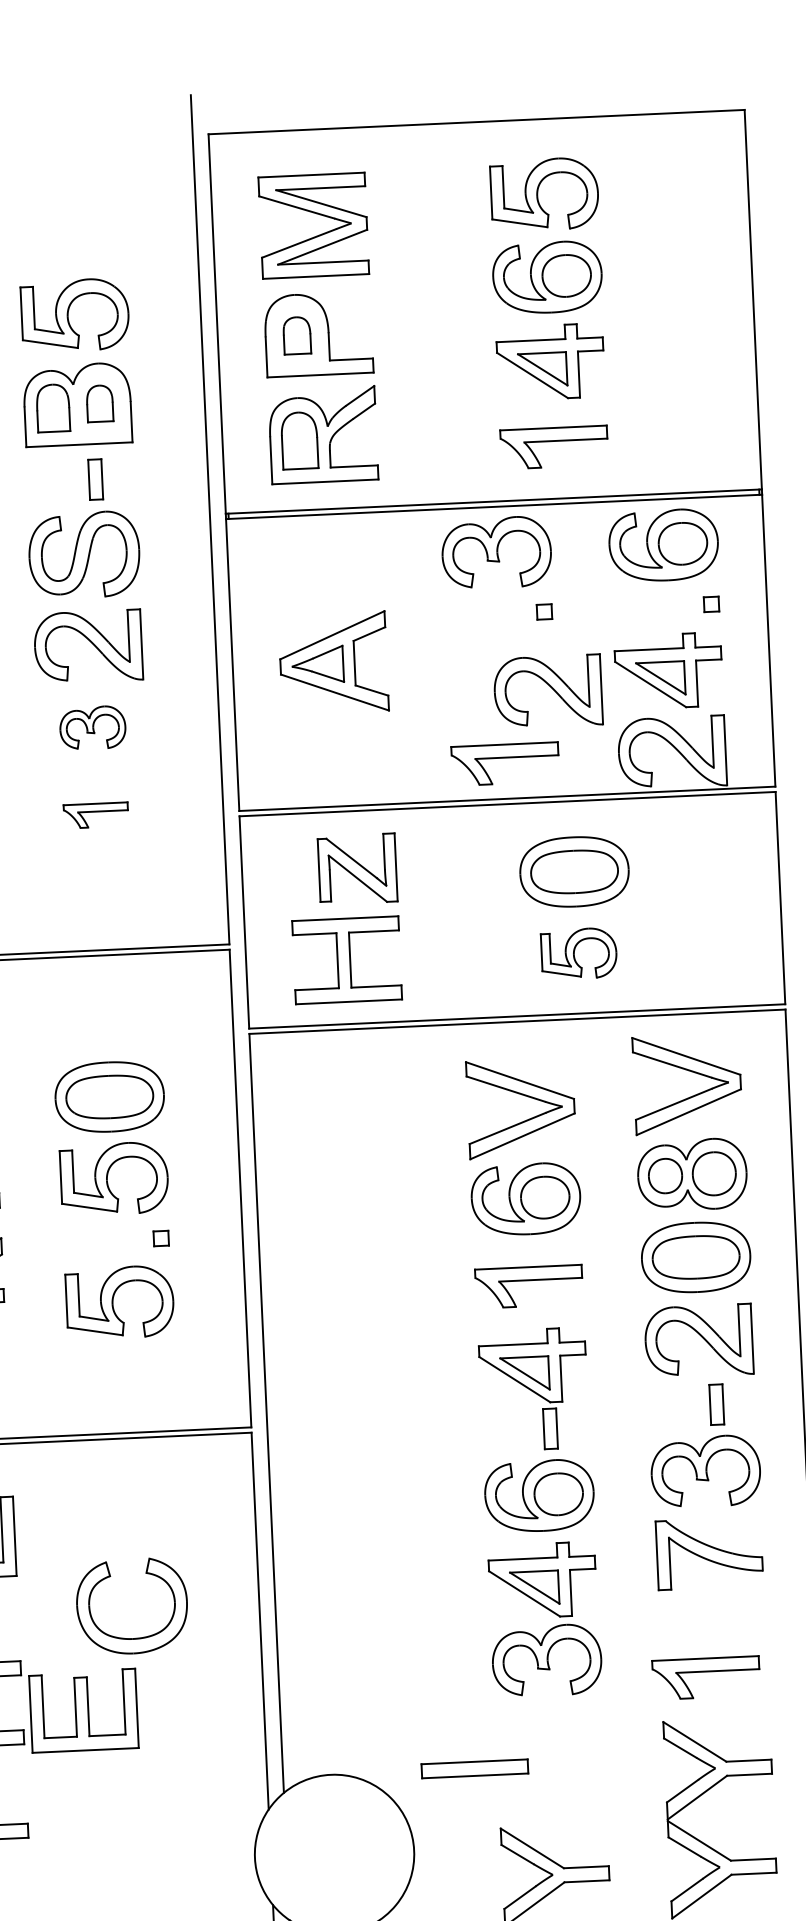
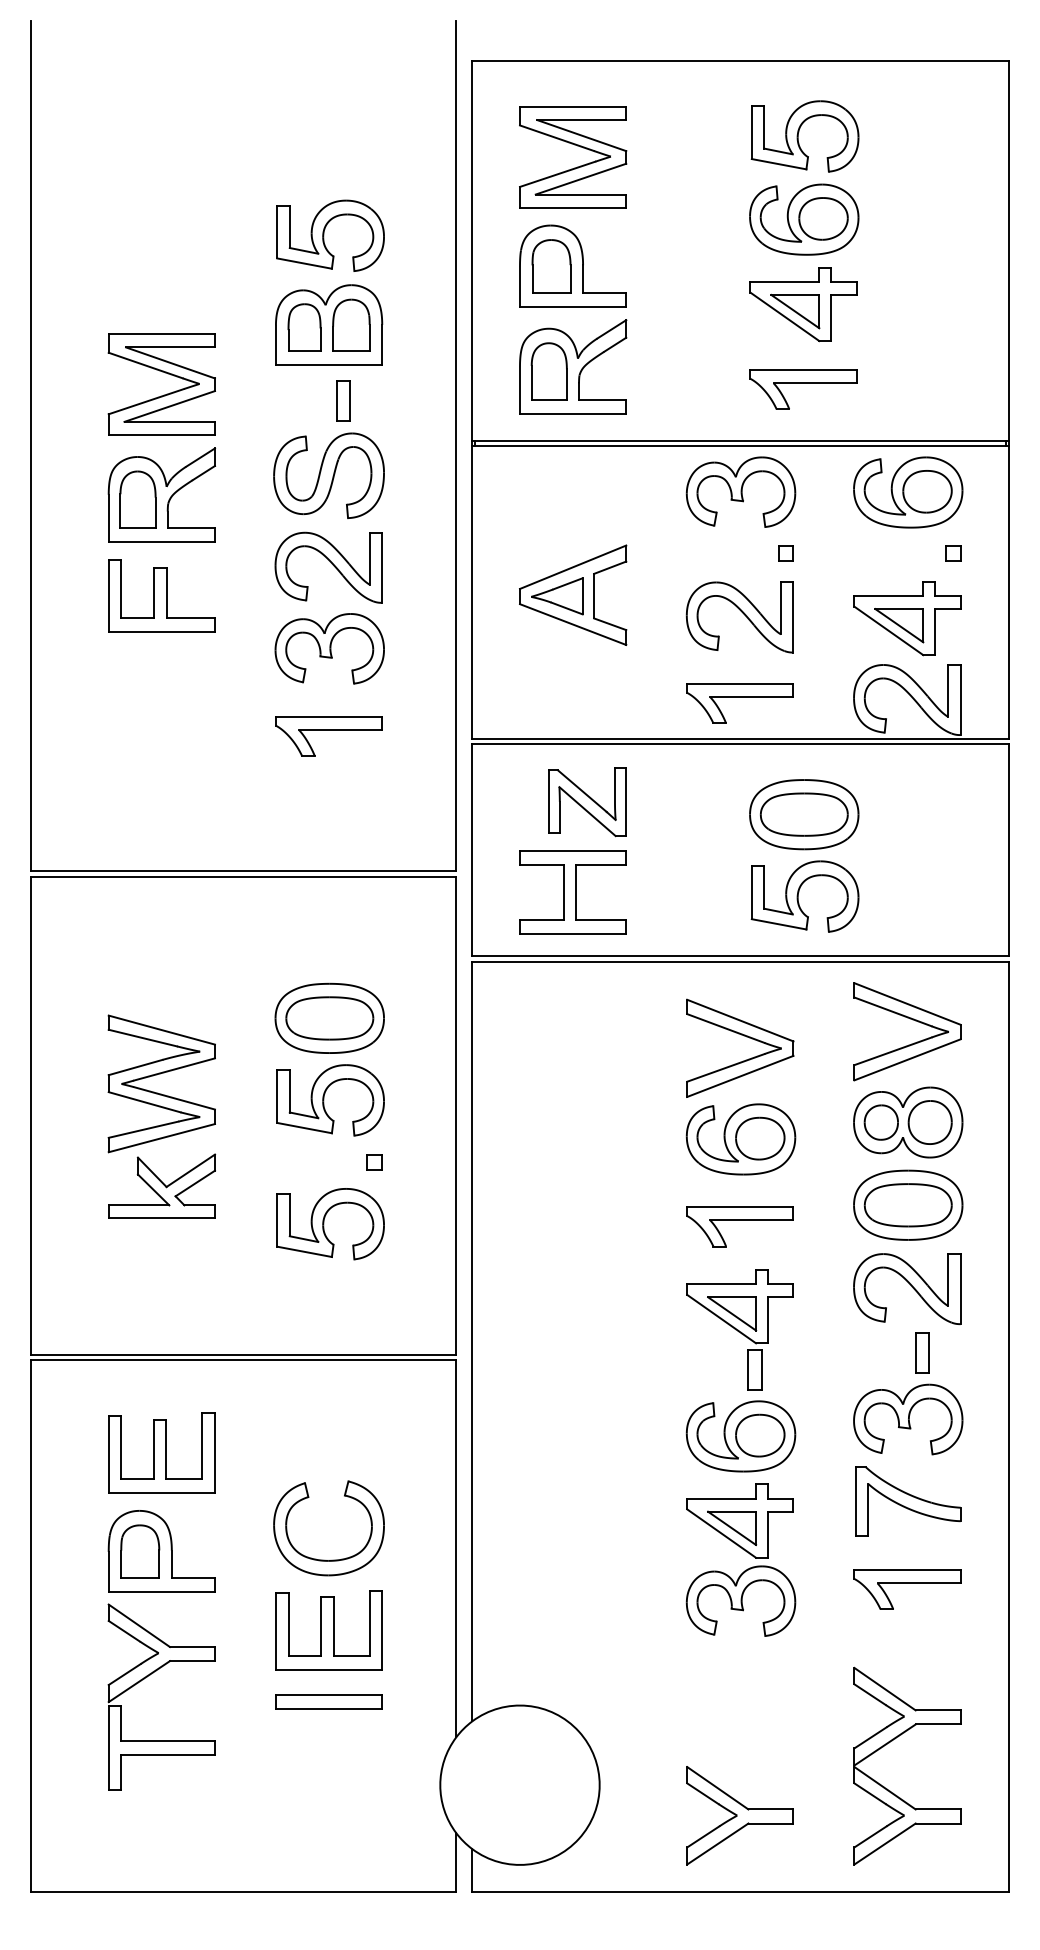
part: (297, 335) -> (551, 266), size x1.43
part: (99, 402) -> (351, 324), size x1.43
part: (547, 691) -> (739, 617), moved
part: (92, 727) -> (329, 648), size x1.67
part: (95, 815) -> (328, 736), size x1.67
part: (578, 953) -> (804, 896), size x1.43
part: (706, 1677) -> (907, 1589), moved
part: (83, 1710) -> (328, 1630), moved
part: (474, 1768) -> (328, 1701), moved

